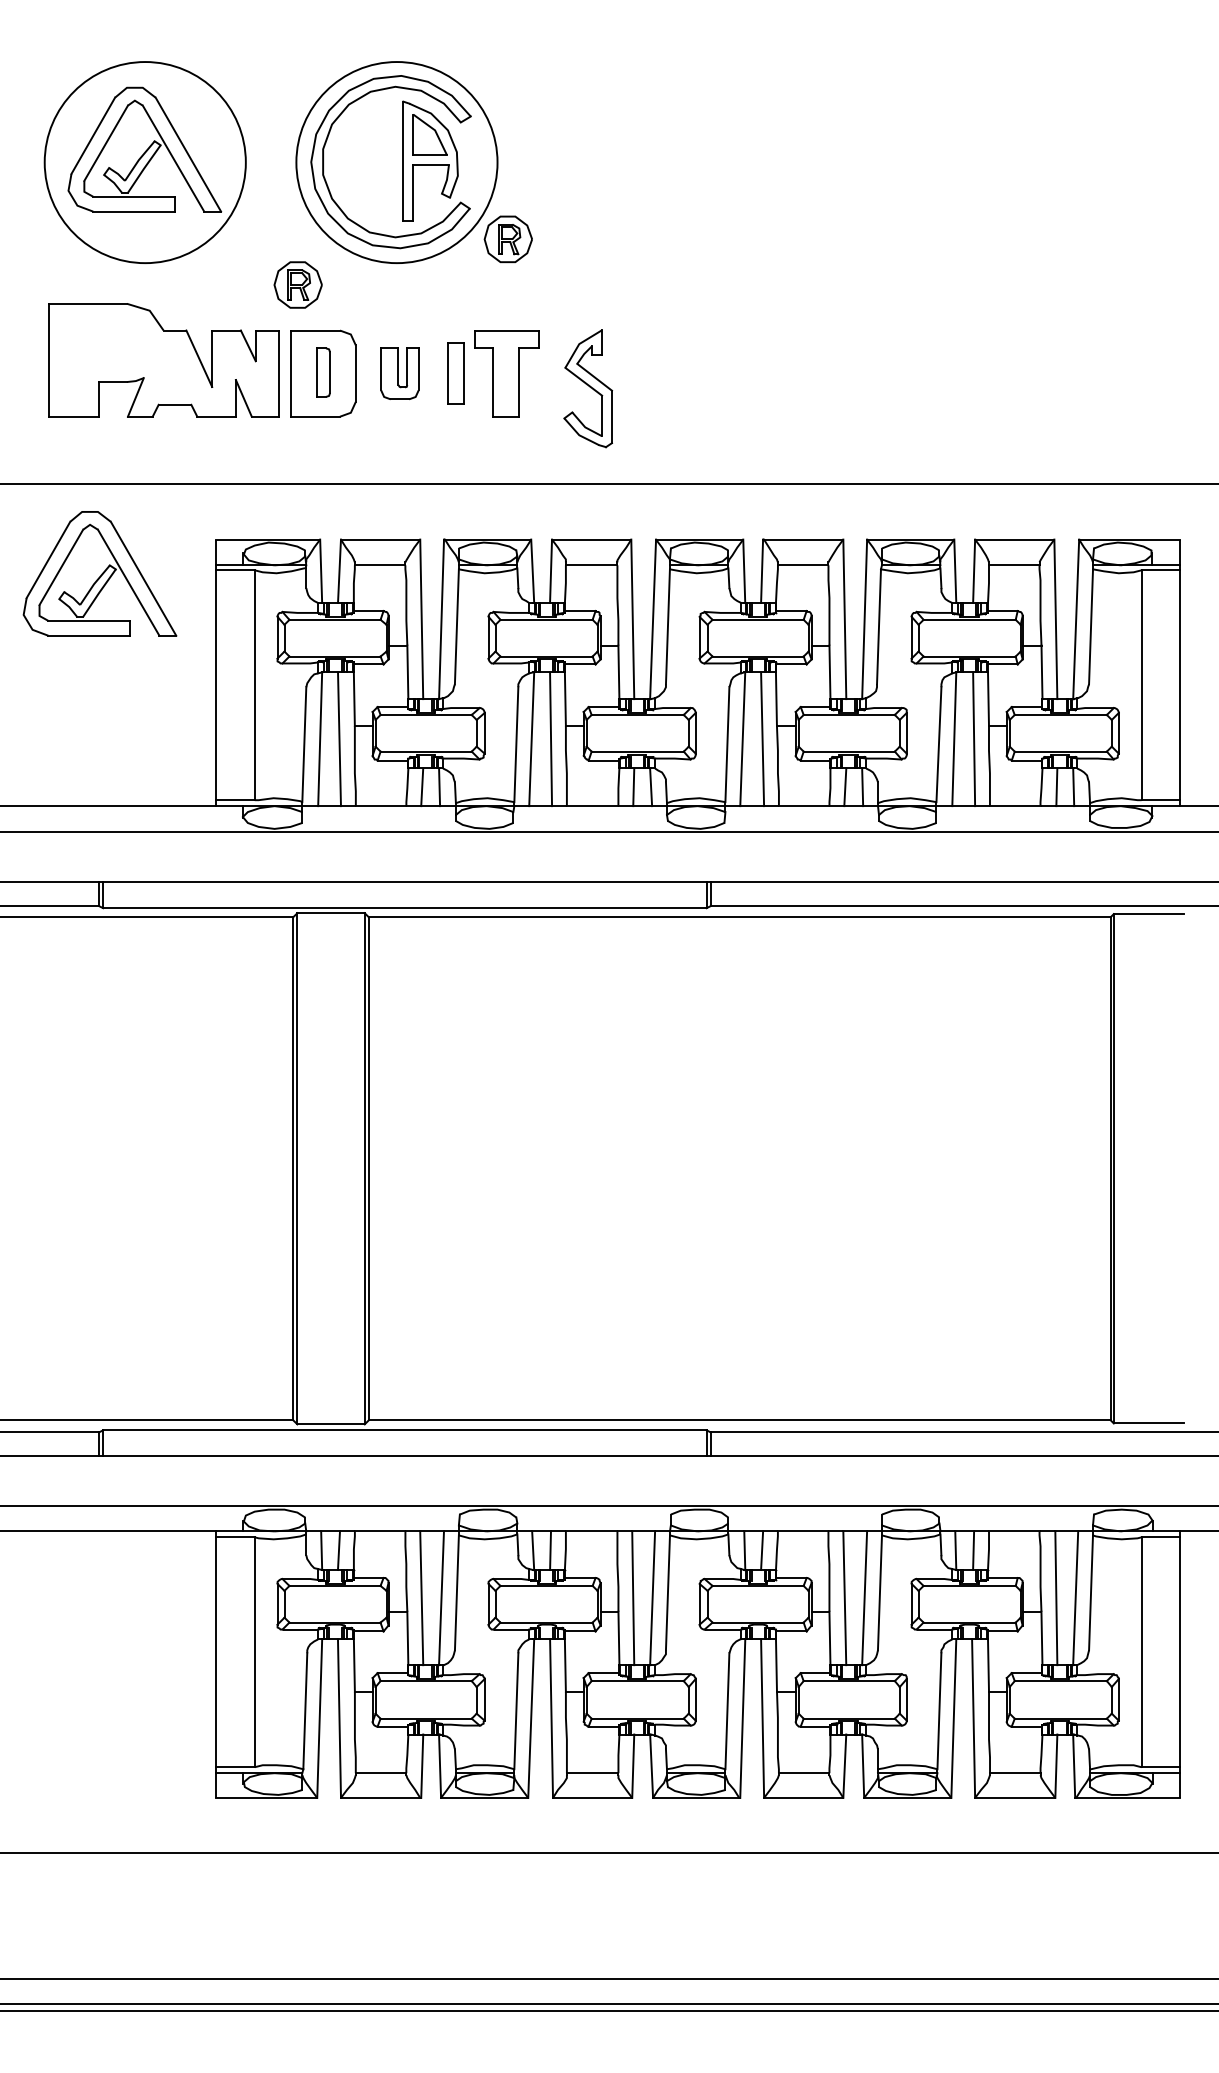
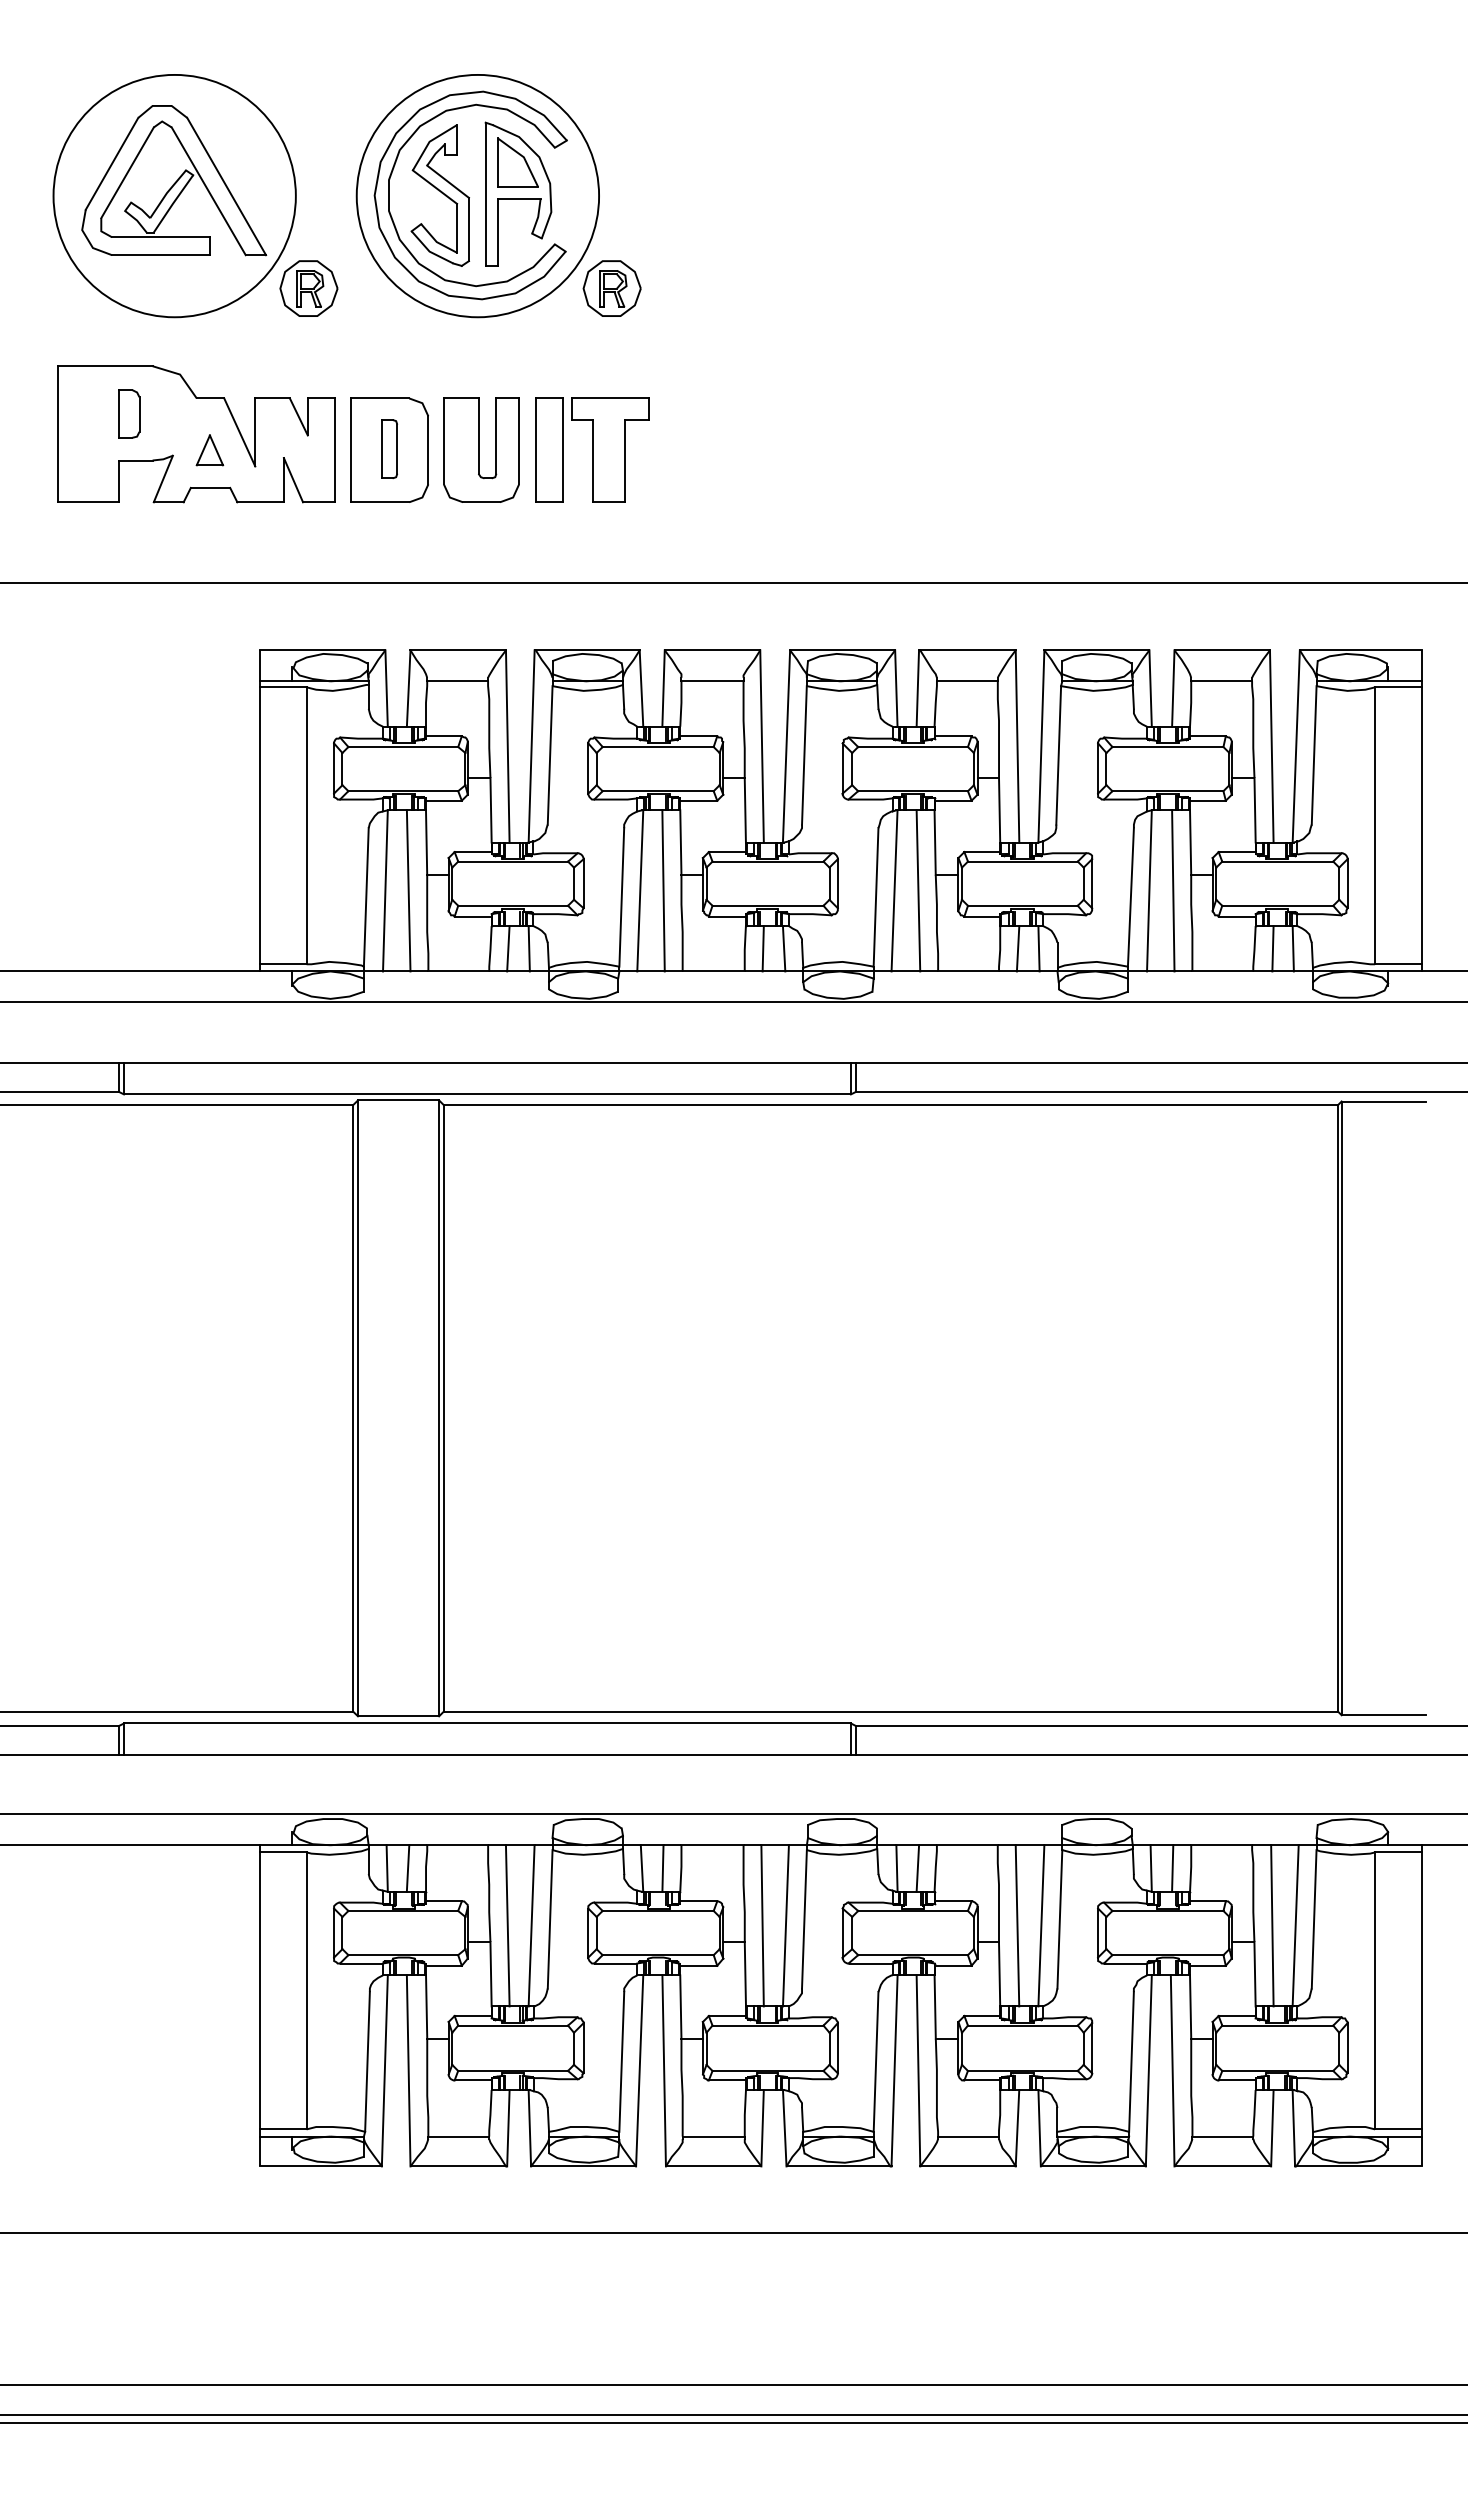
part: (297, 284) -> (308, 288), moved
part: (107, 343) -> (129, 413), added
part: (399, 372) -> (481, 449), size x1.67
part: (456, 372) -> (549, 449), size x1.43
part: (174, 373) -> (209, 450), added
part: (587, 388) -> (439, 195), moved
part: (100, 573) -> (120, 691), removed

